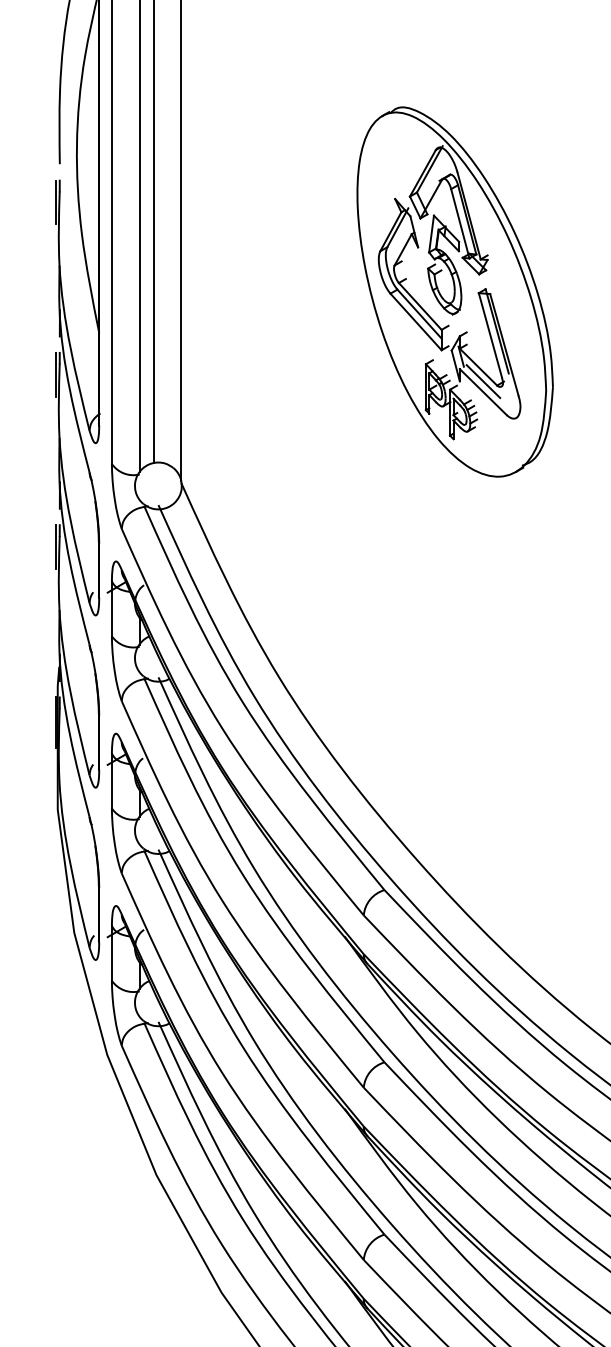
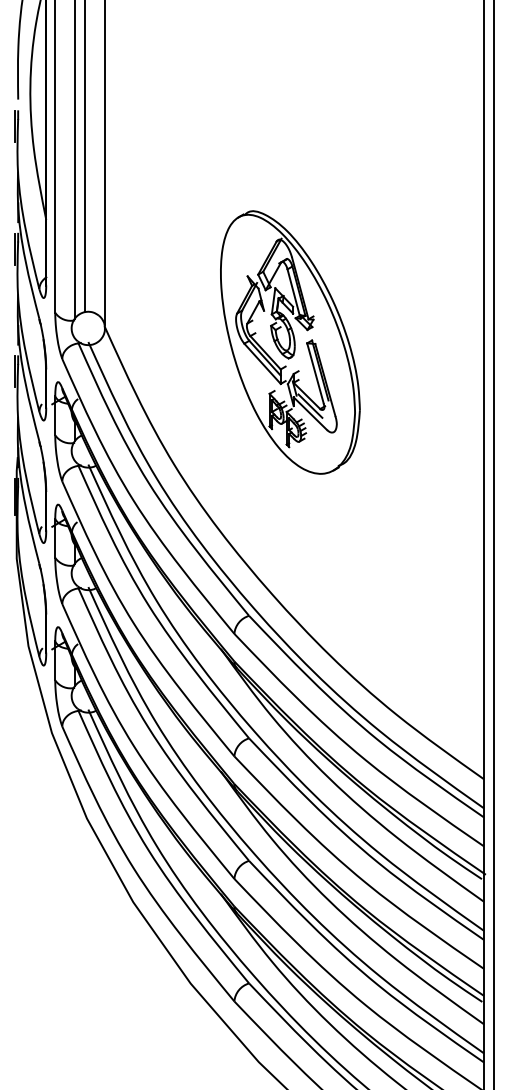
part: (455, 291) -> (290, 342), moved

